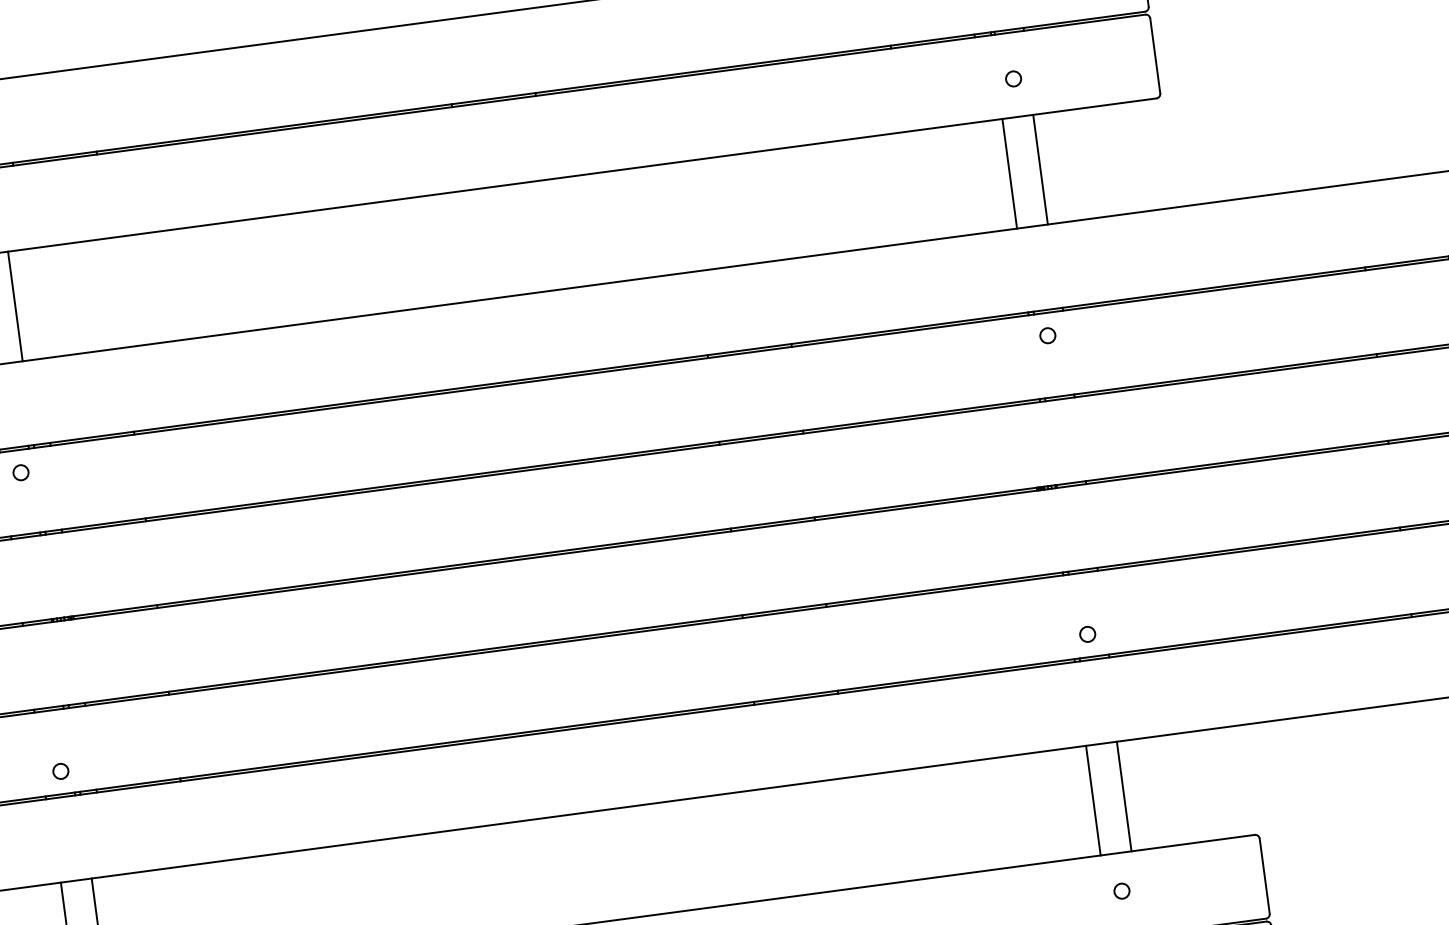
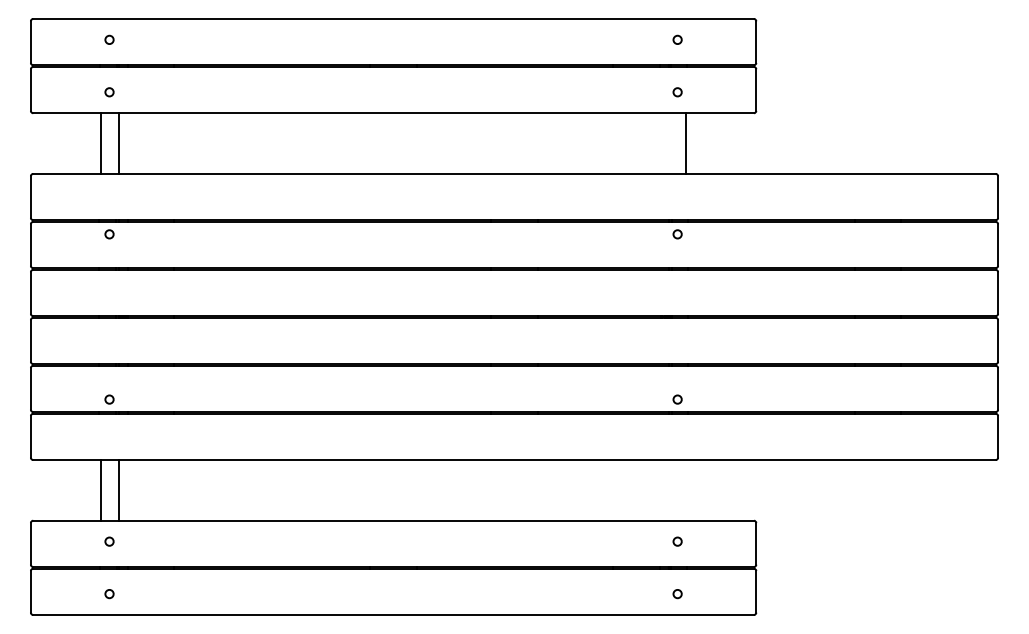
line: (1009, 173) -> (668, 143), removed
line: (1123, 796) -> (685, 490), removed
line: (1093, 800) -> (668, 490), removed

